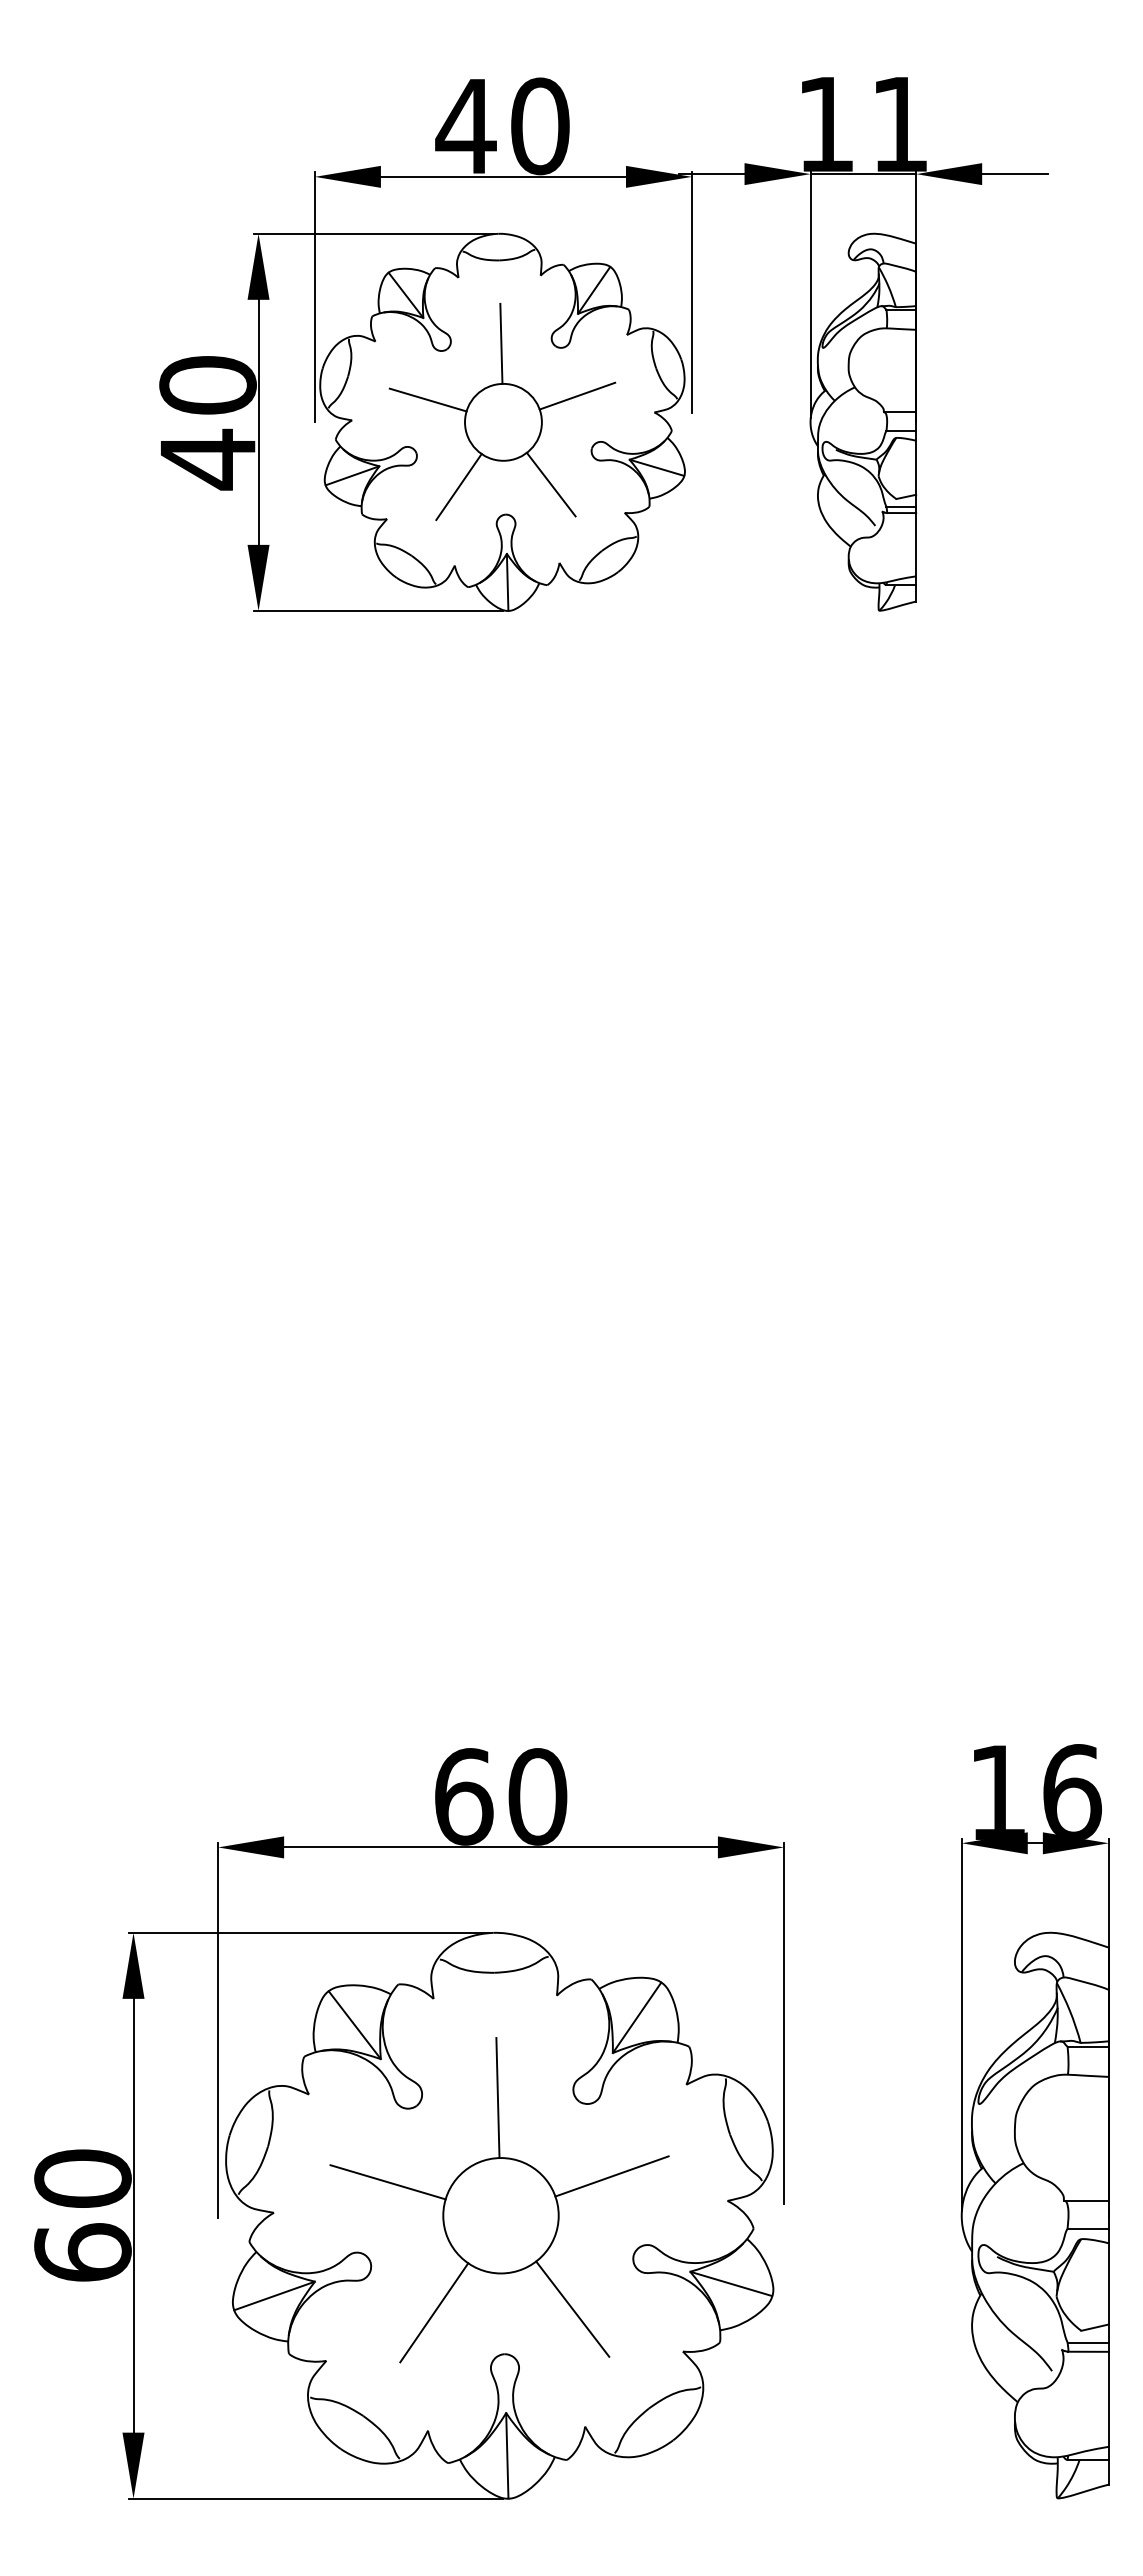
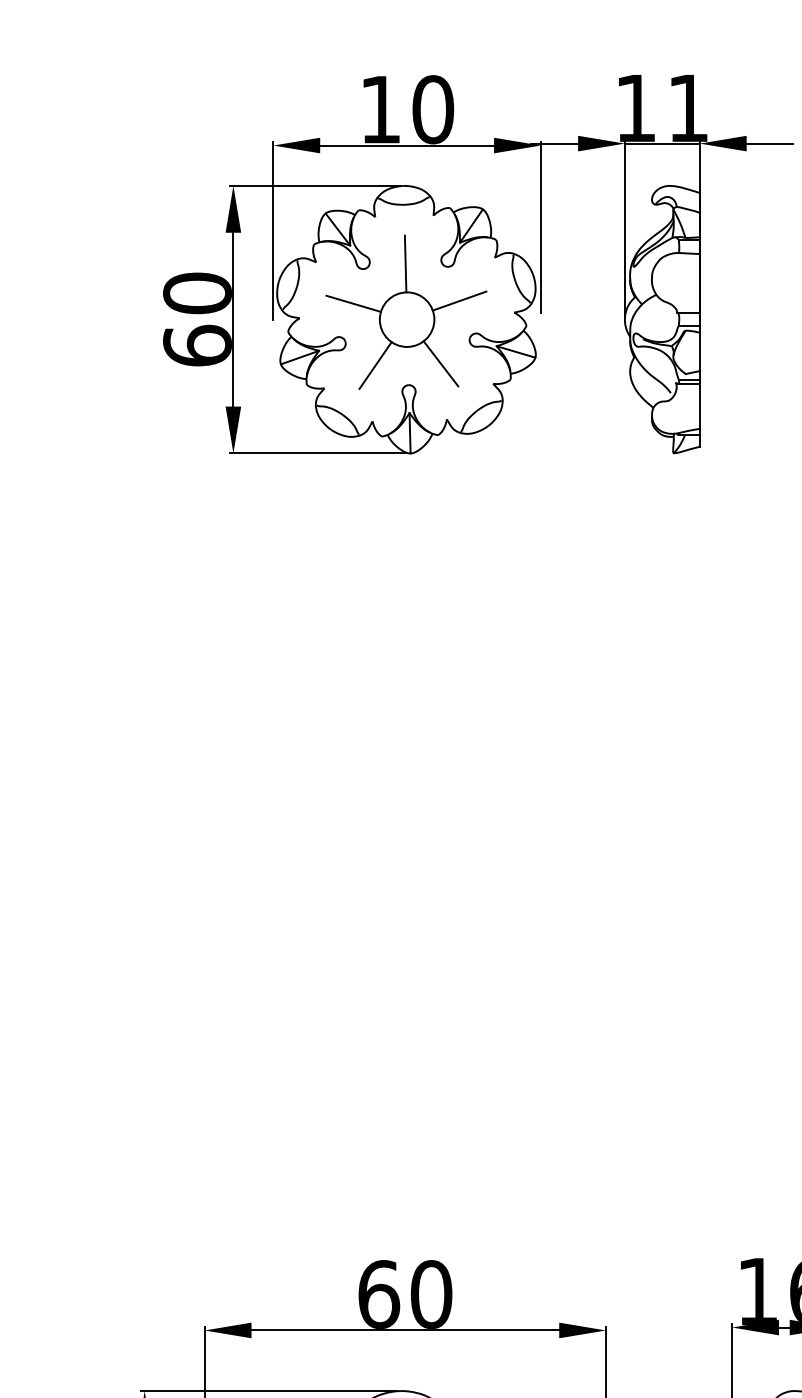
text: (465, 126) -> (380, 109), 40 -> 10
text: (207, 459) -> (197, 346), 40 -> 60

